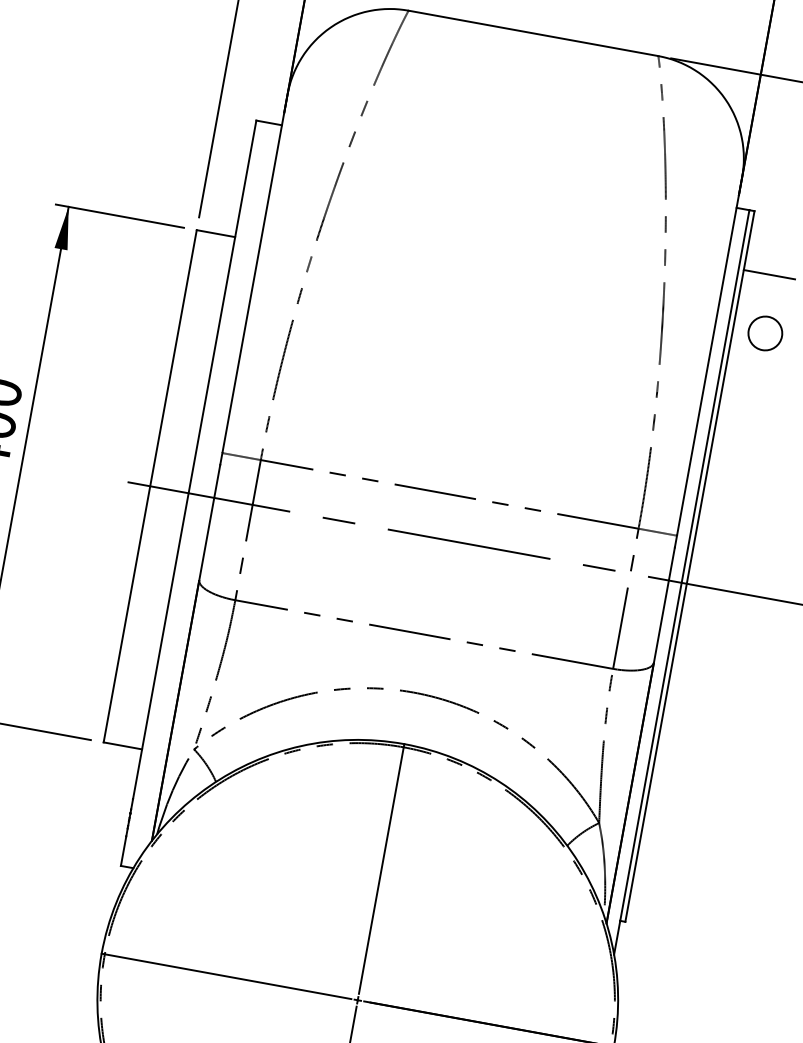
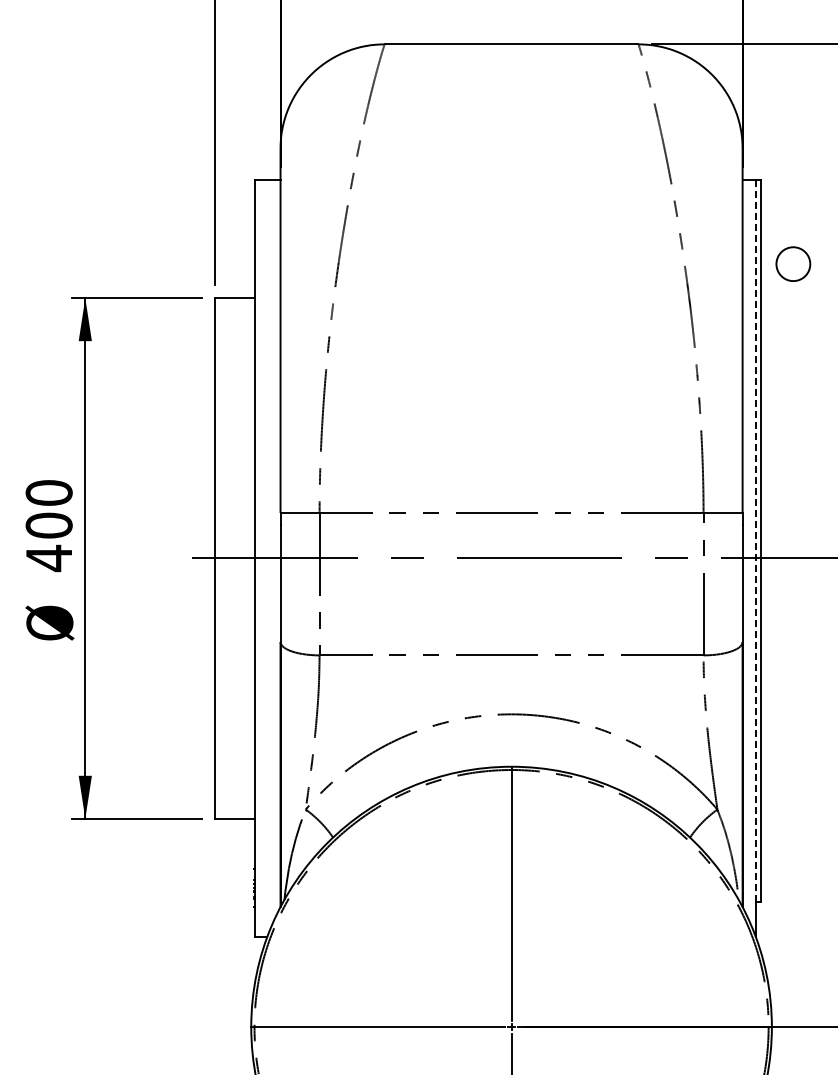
line: (769, 274) -> (786, 239), removed
circle: (765, 332) -> (793, 263), moved
line: (684, 566) -> (755, 541), solid -> dashed

